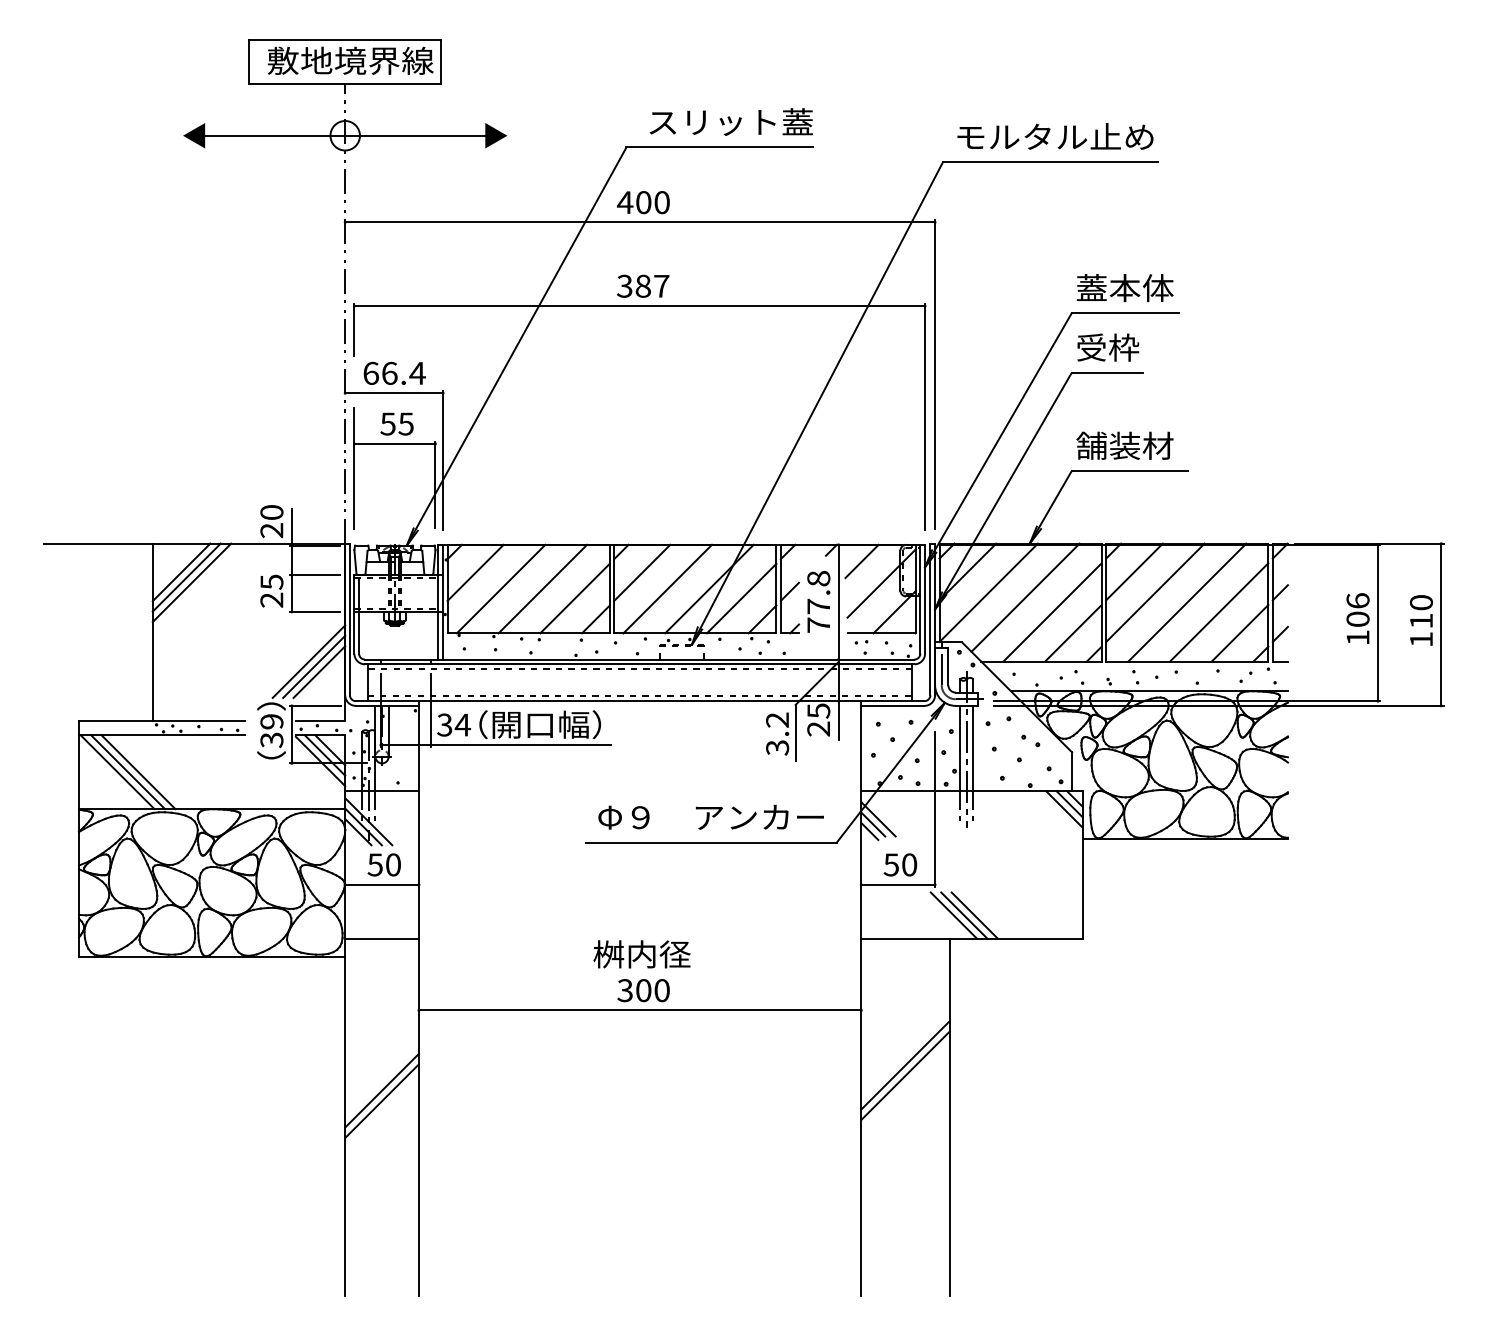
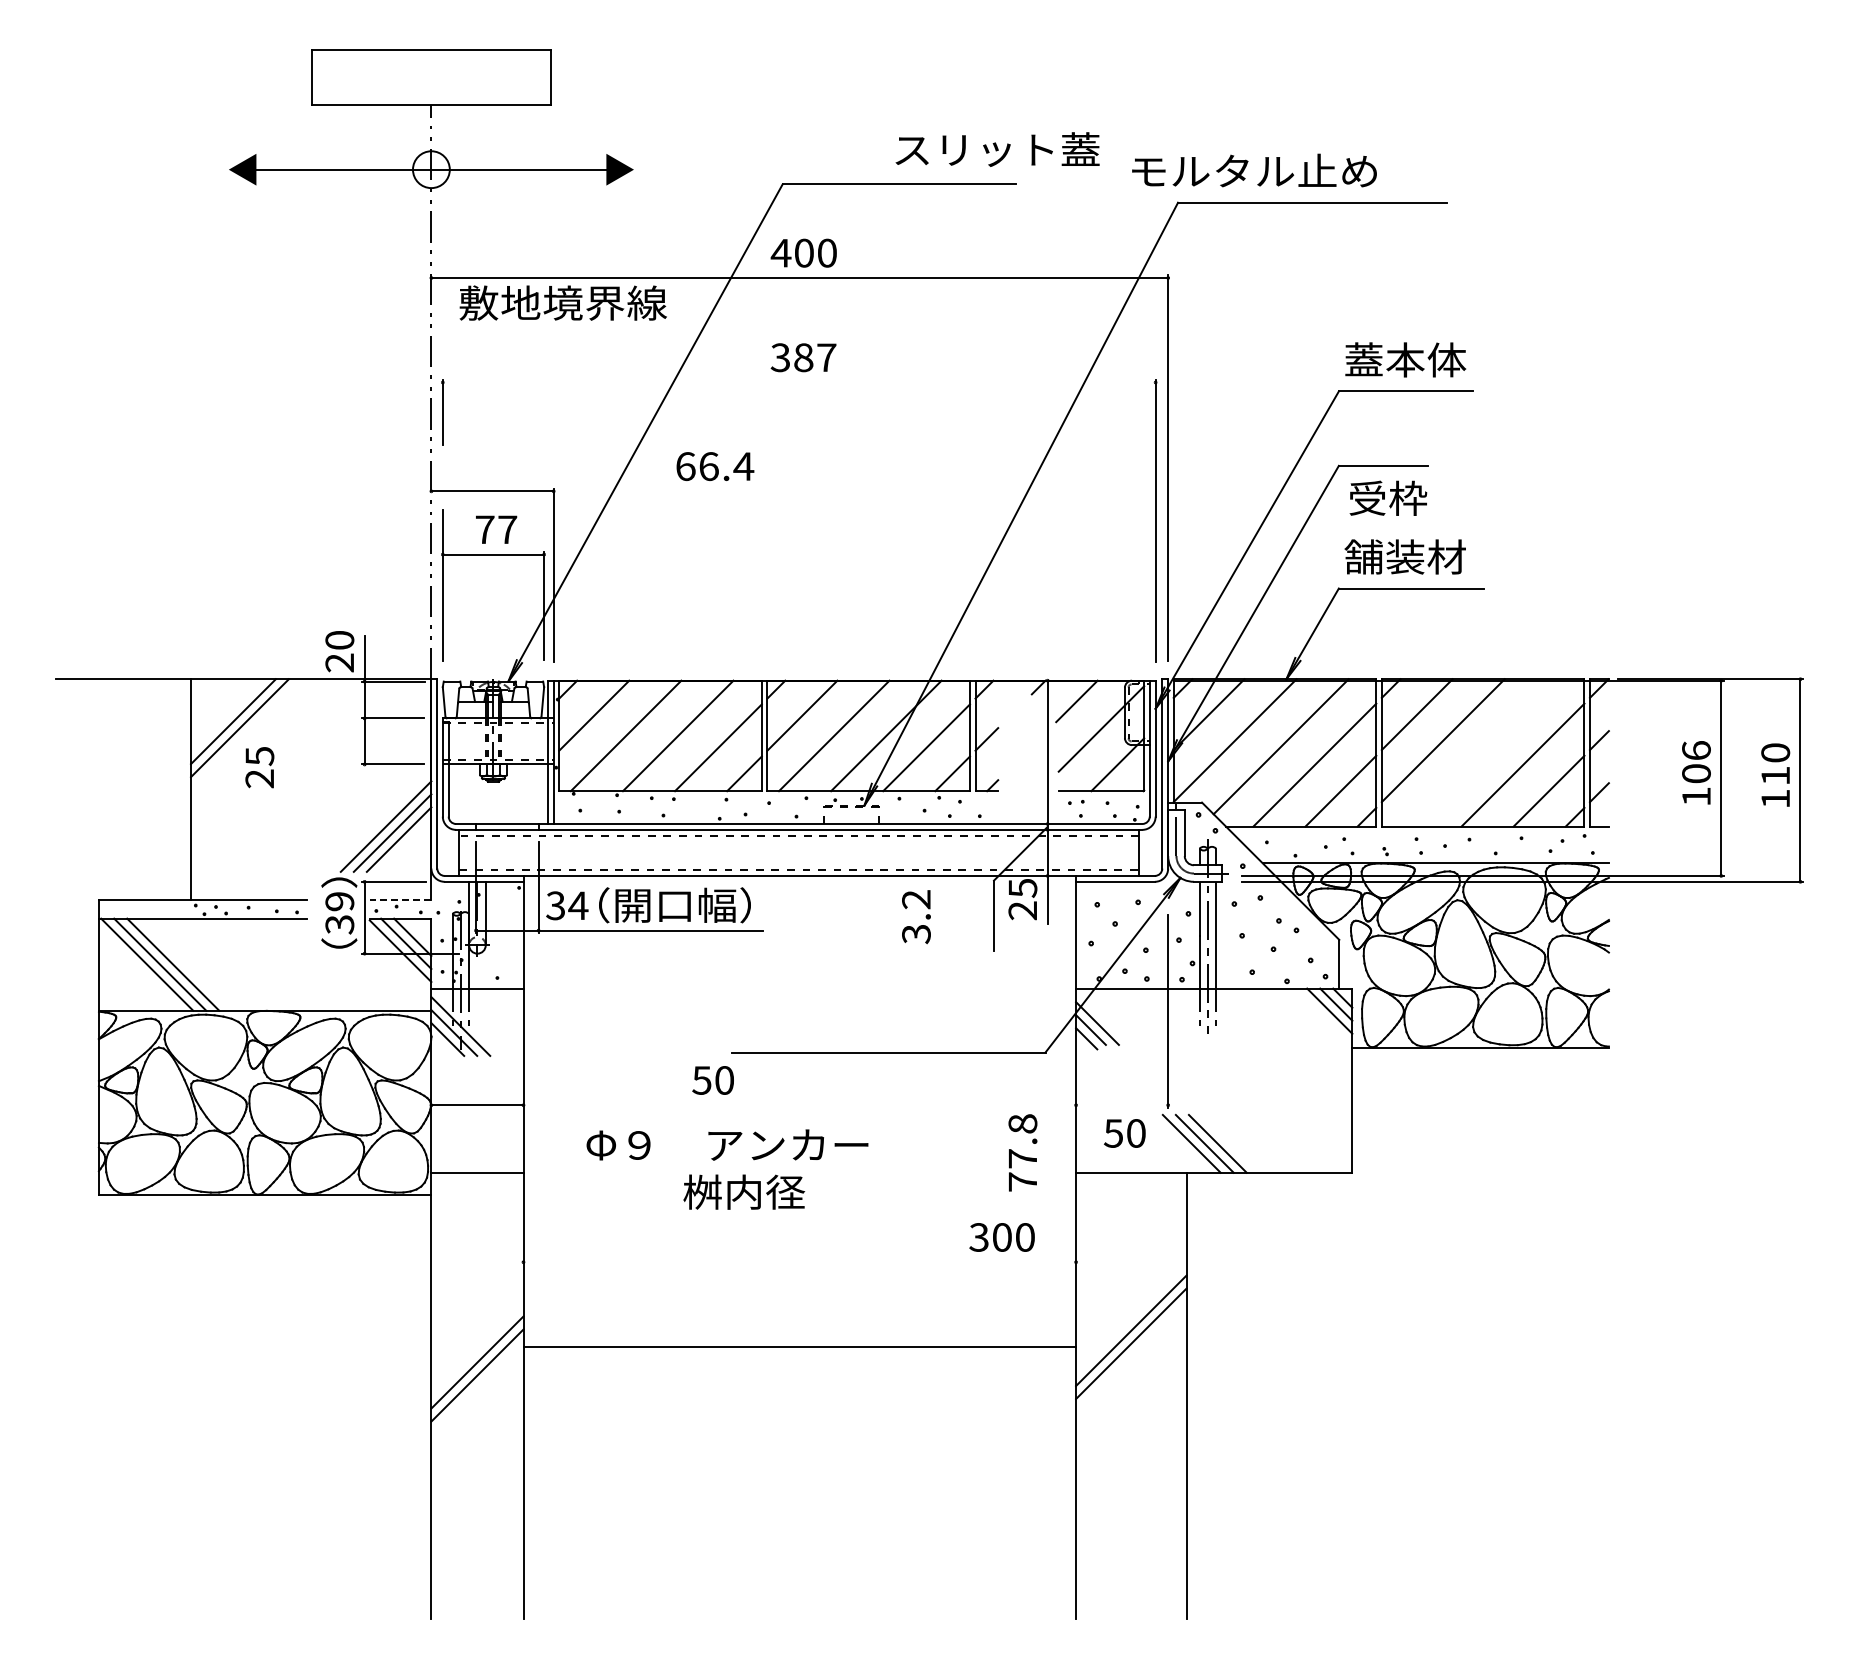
text: (350, 60) -> (562, 302), moved
text: (731, 121) -> (997, 149), moved
text: (1055, 136) -> (1254, 170), moved
line: (639, 306) -> (798, 382), removed
text: (1108, 346) -> (1388, 497), moved
text: (394, 373) -> (715, 466), moved
text: (397, 423) -> (496, 529), 55 -> 77
line: (181, 572) -> (226, 715), removed
text: (271, 591) -> (259, 767), moved
text: (818, 601) -> (1022, 1152), moved
line: (1186, 602) -> (1482, 752), removed
line: (320, 720) -> (400, 900), solid -> dashed
text: (777, 734) -> (916, 917), moved
text: (711, 816) -> (727, 1144), moved
text: (383, 864) -> (712, 1080), moved
text: (900, 864) -> (1124, 1133), moved
line: (898, 884) -> (1122, 1105), removed
text: (642, 953) -> (744, 1191), moved
text: (643, 990) -> (1001, 1237), moved
line: (639, 1010) -> (799, 1347), moved

